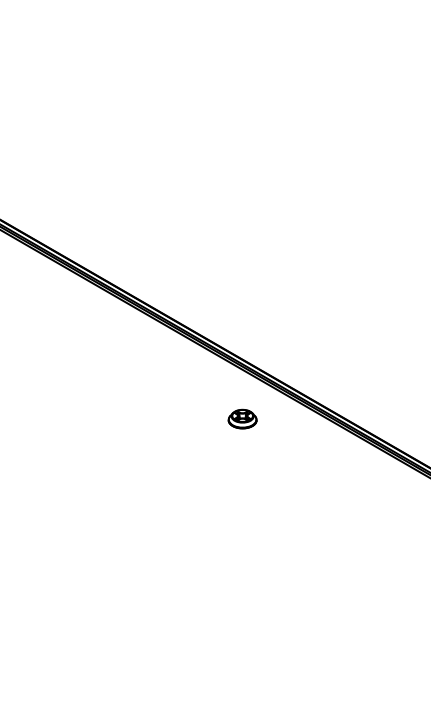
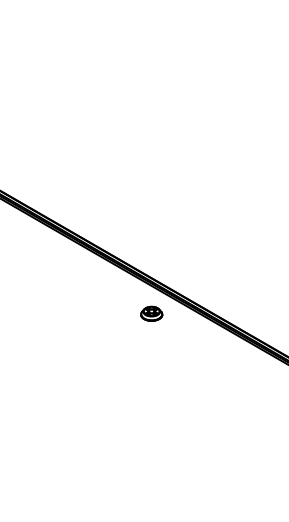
part: (242, 418) -> (151, 313), moved

